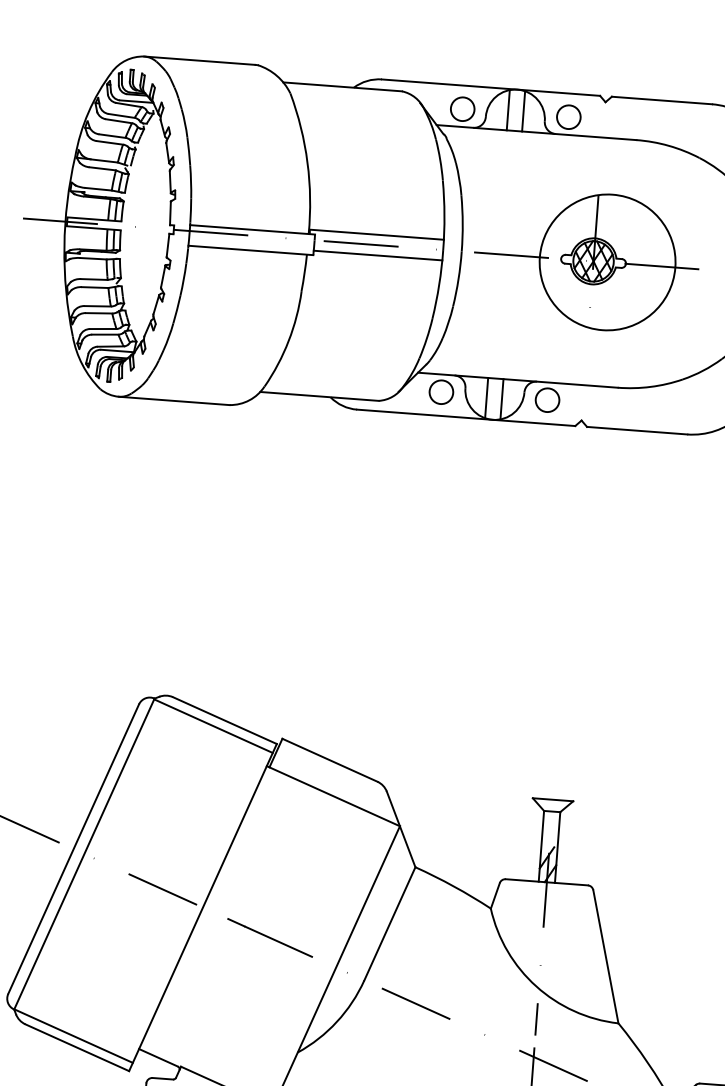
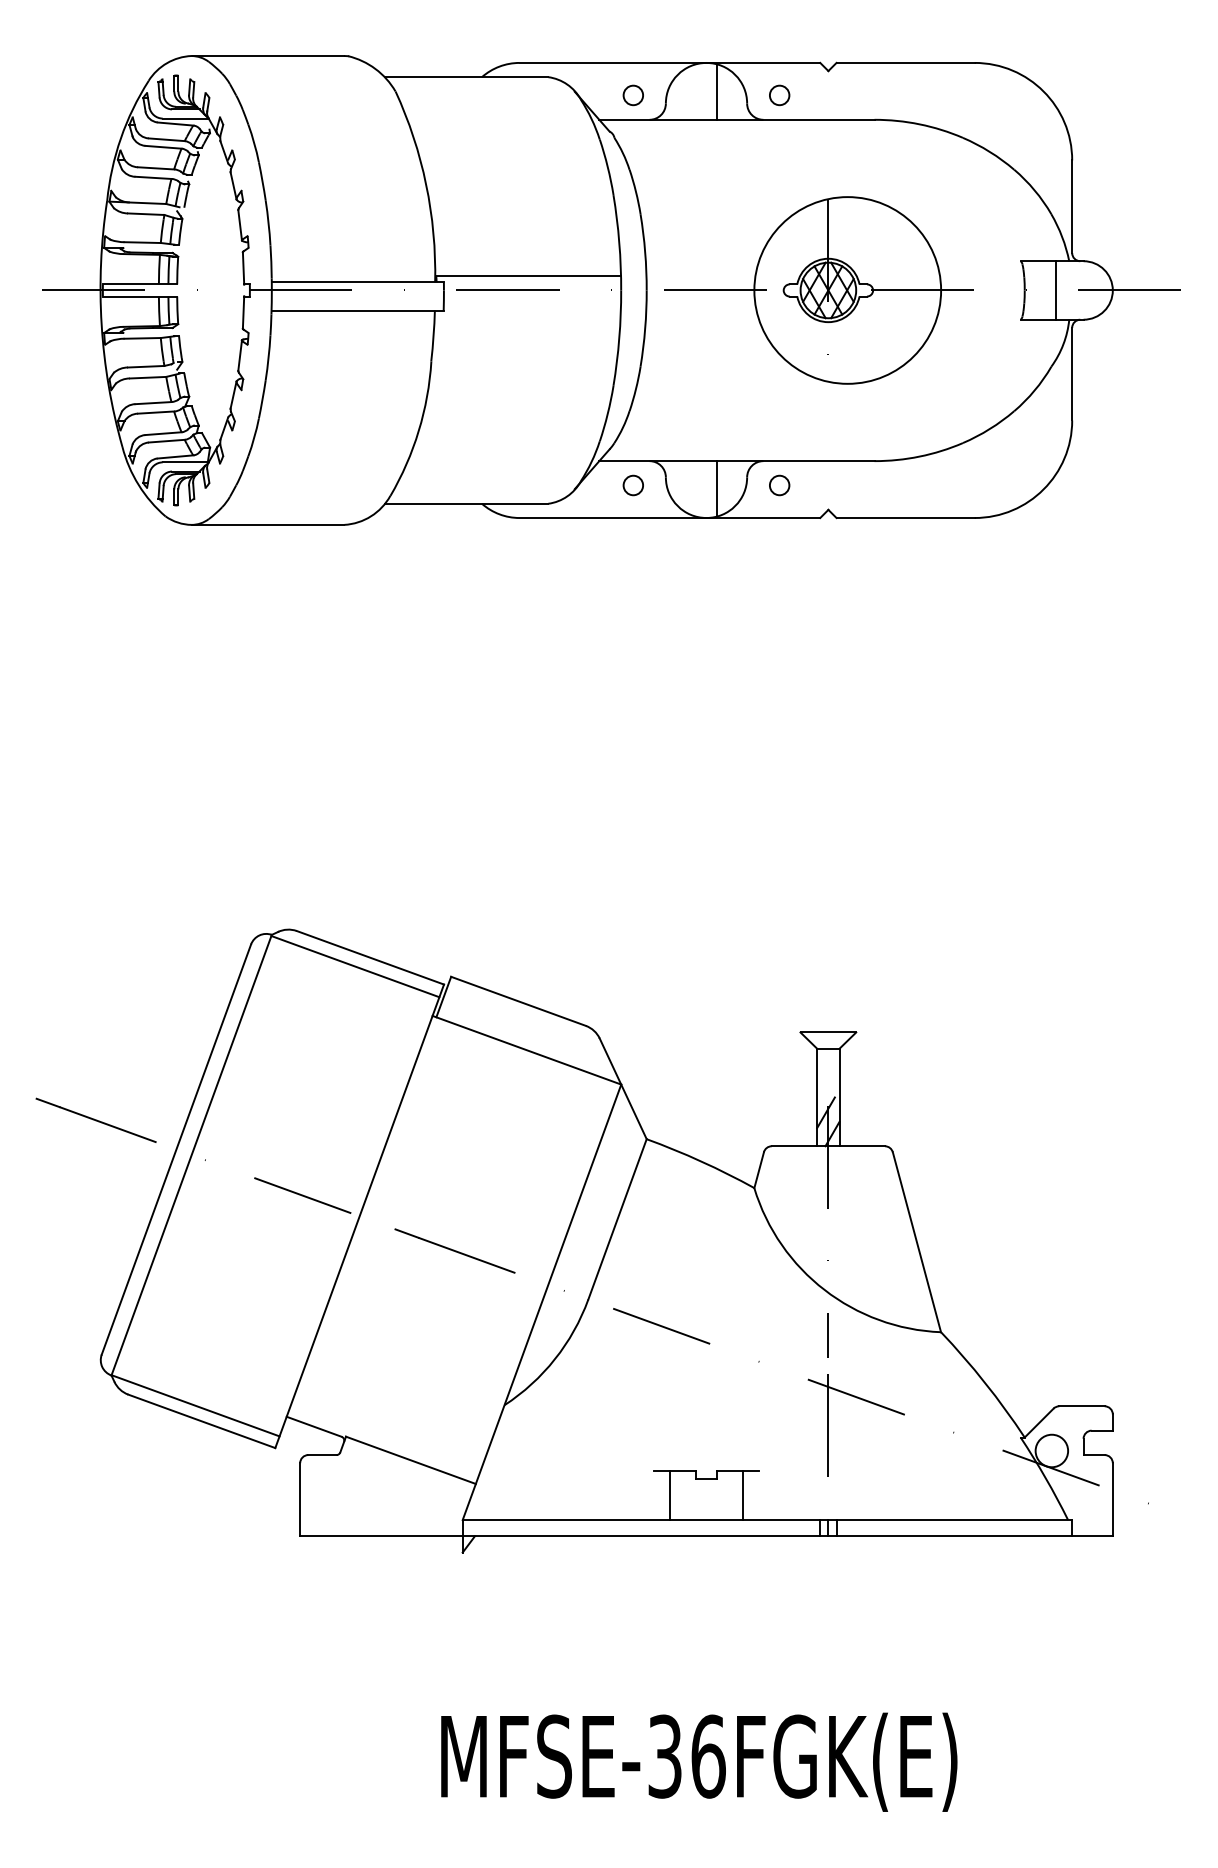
circle: (462, 109) -> (633, 95), size x0.6
line: (508, 109) -> (695, 91), removed
circle: (568, 117) -> (779, 95), size x0.6
line: (378, 255) -> (532, 304), removed
circle: (441, 392) -> (633, 485), size x0.6
line: (486, 397) -> (695, 488), removed
circle: (547, 400) -> (779, 485), size x0.6

